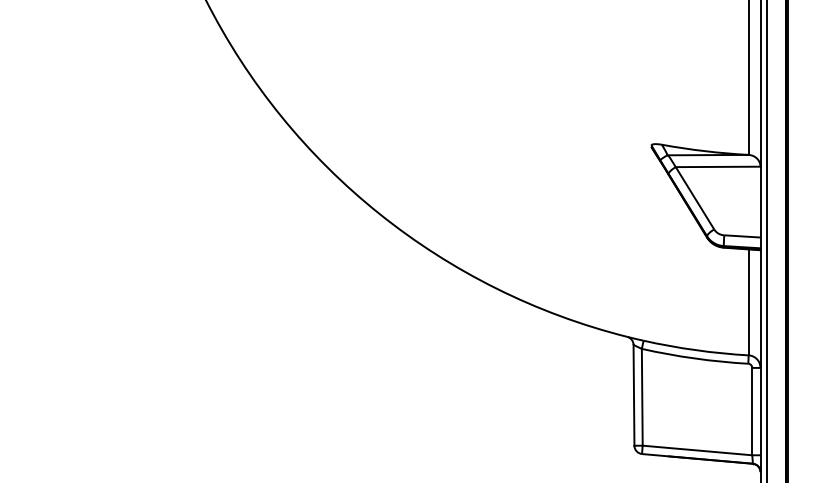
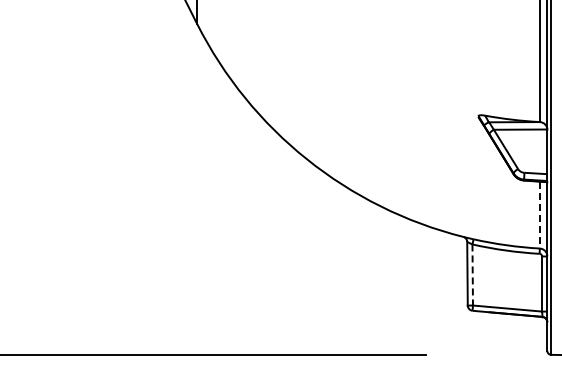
line: (748, 302) -> (539, 215), solid -> dashed
line: (641, 396) -> (472, 274), solid -> dashed

